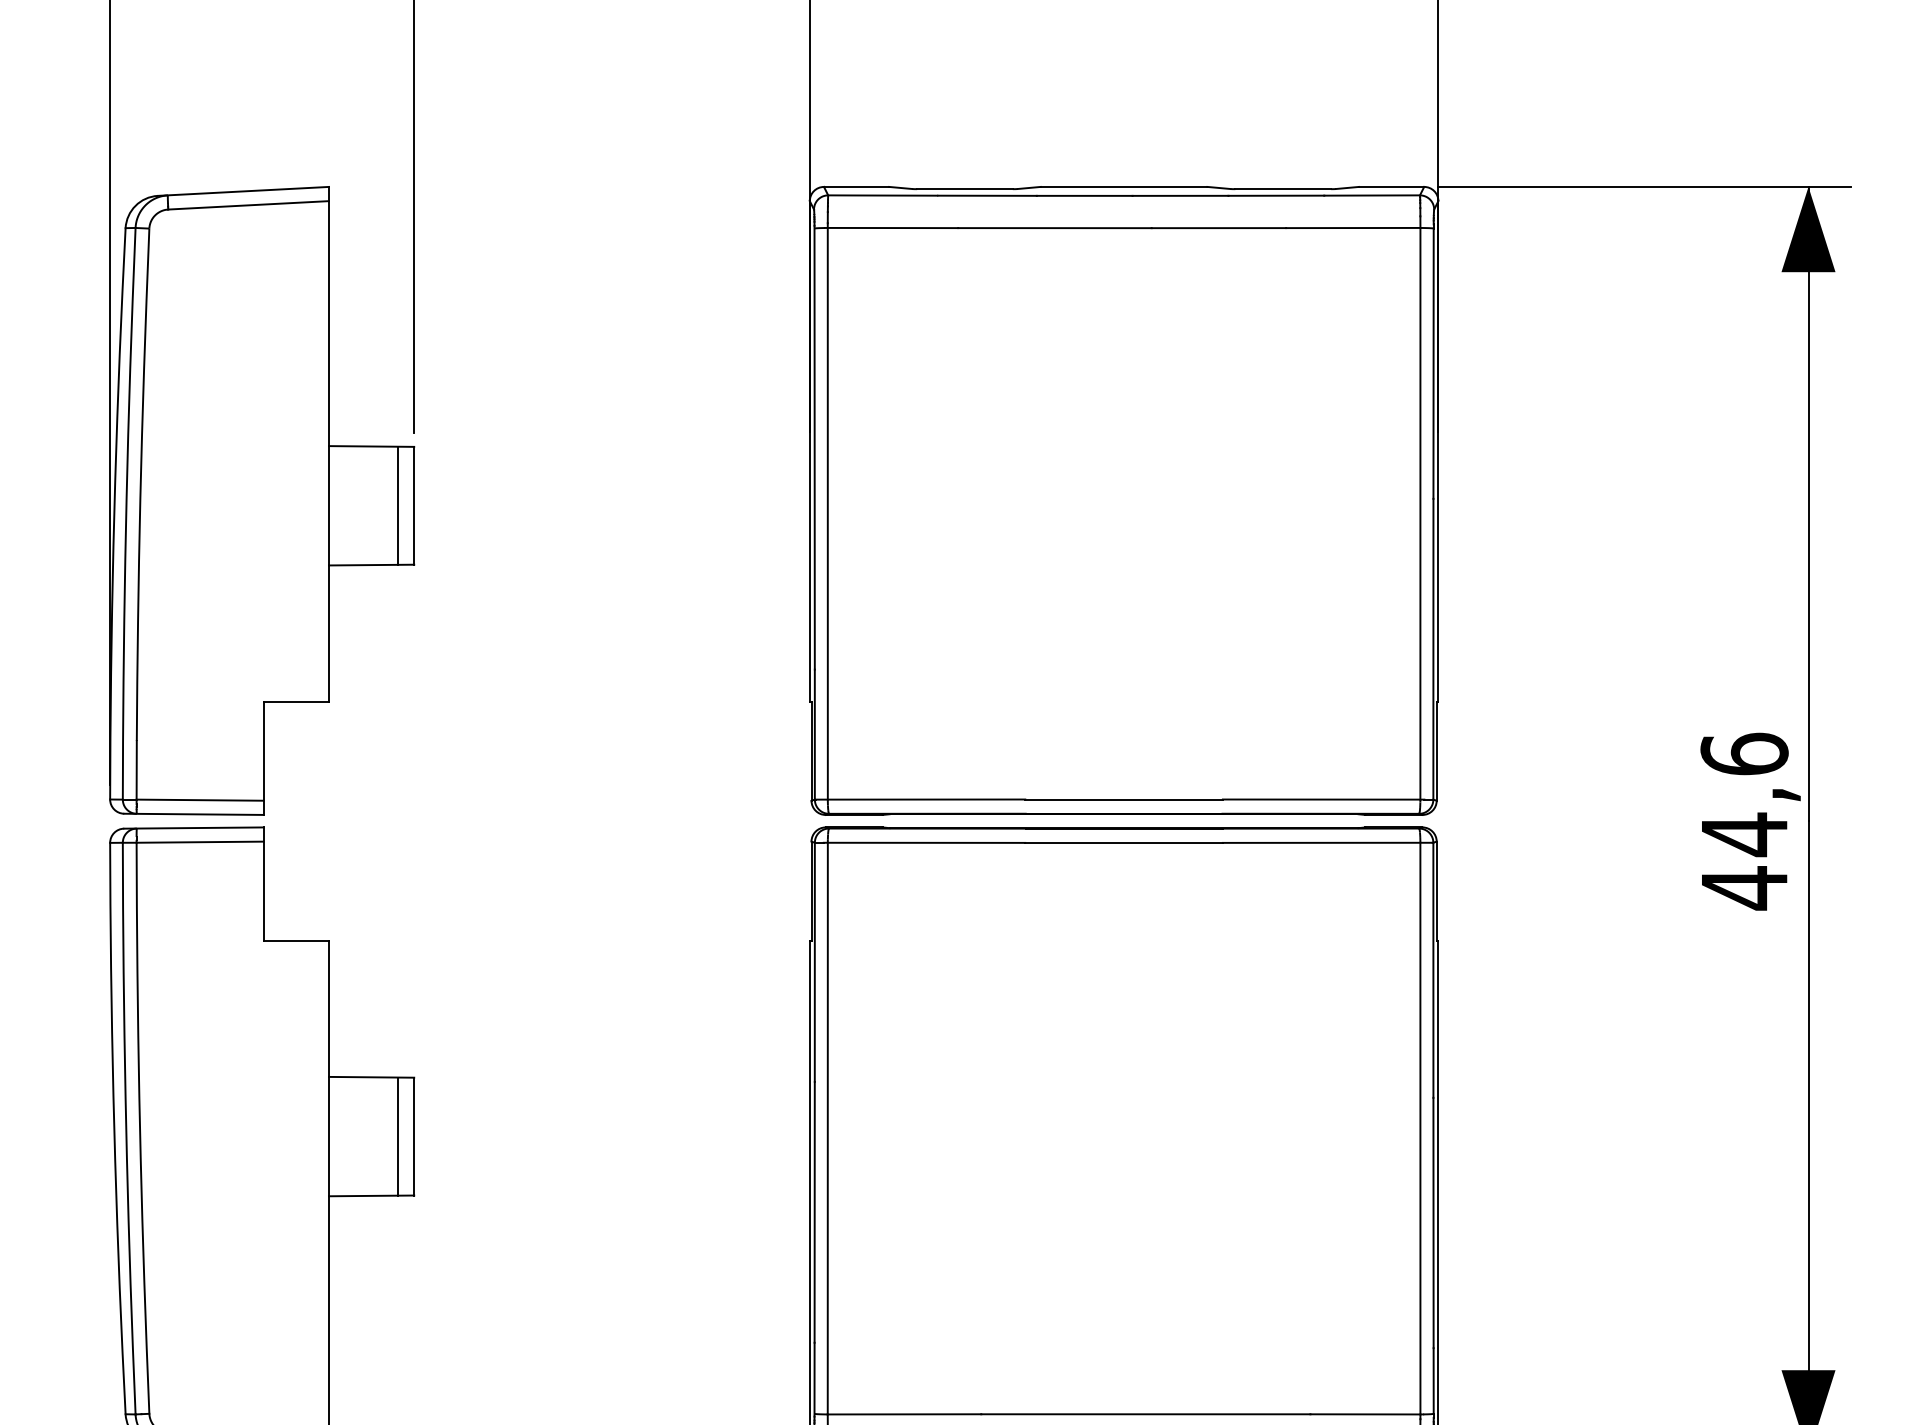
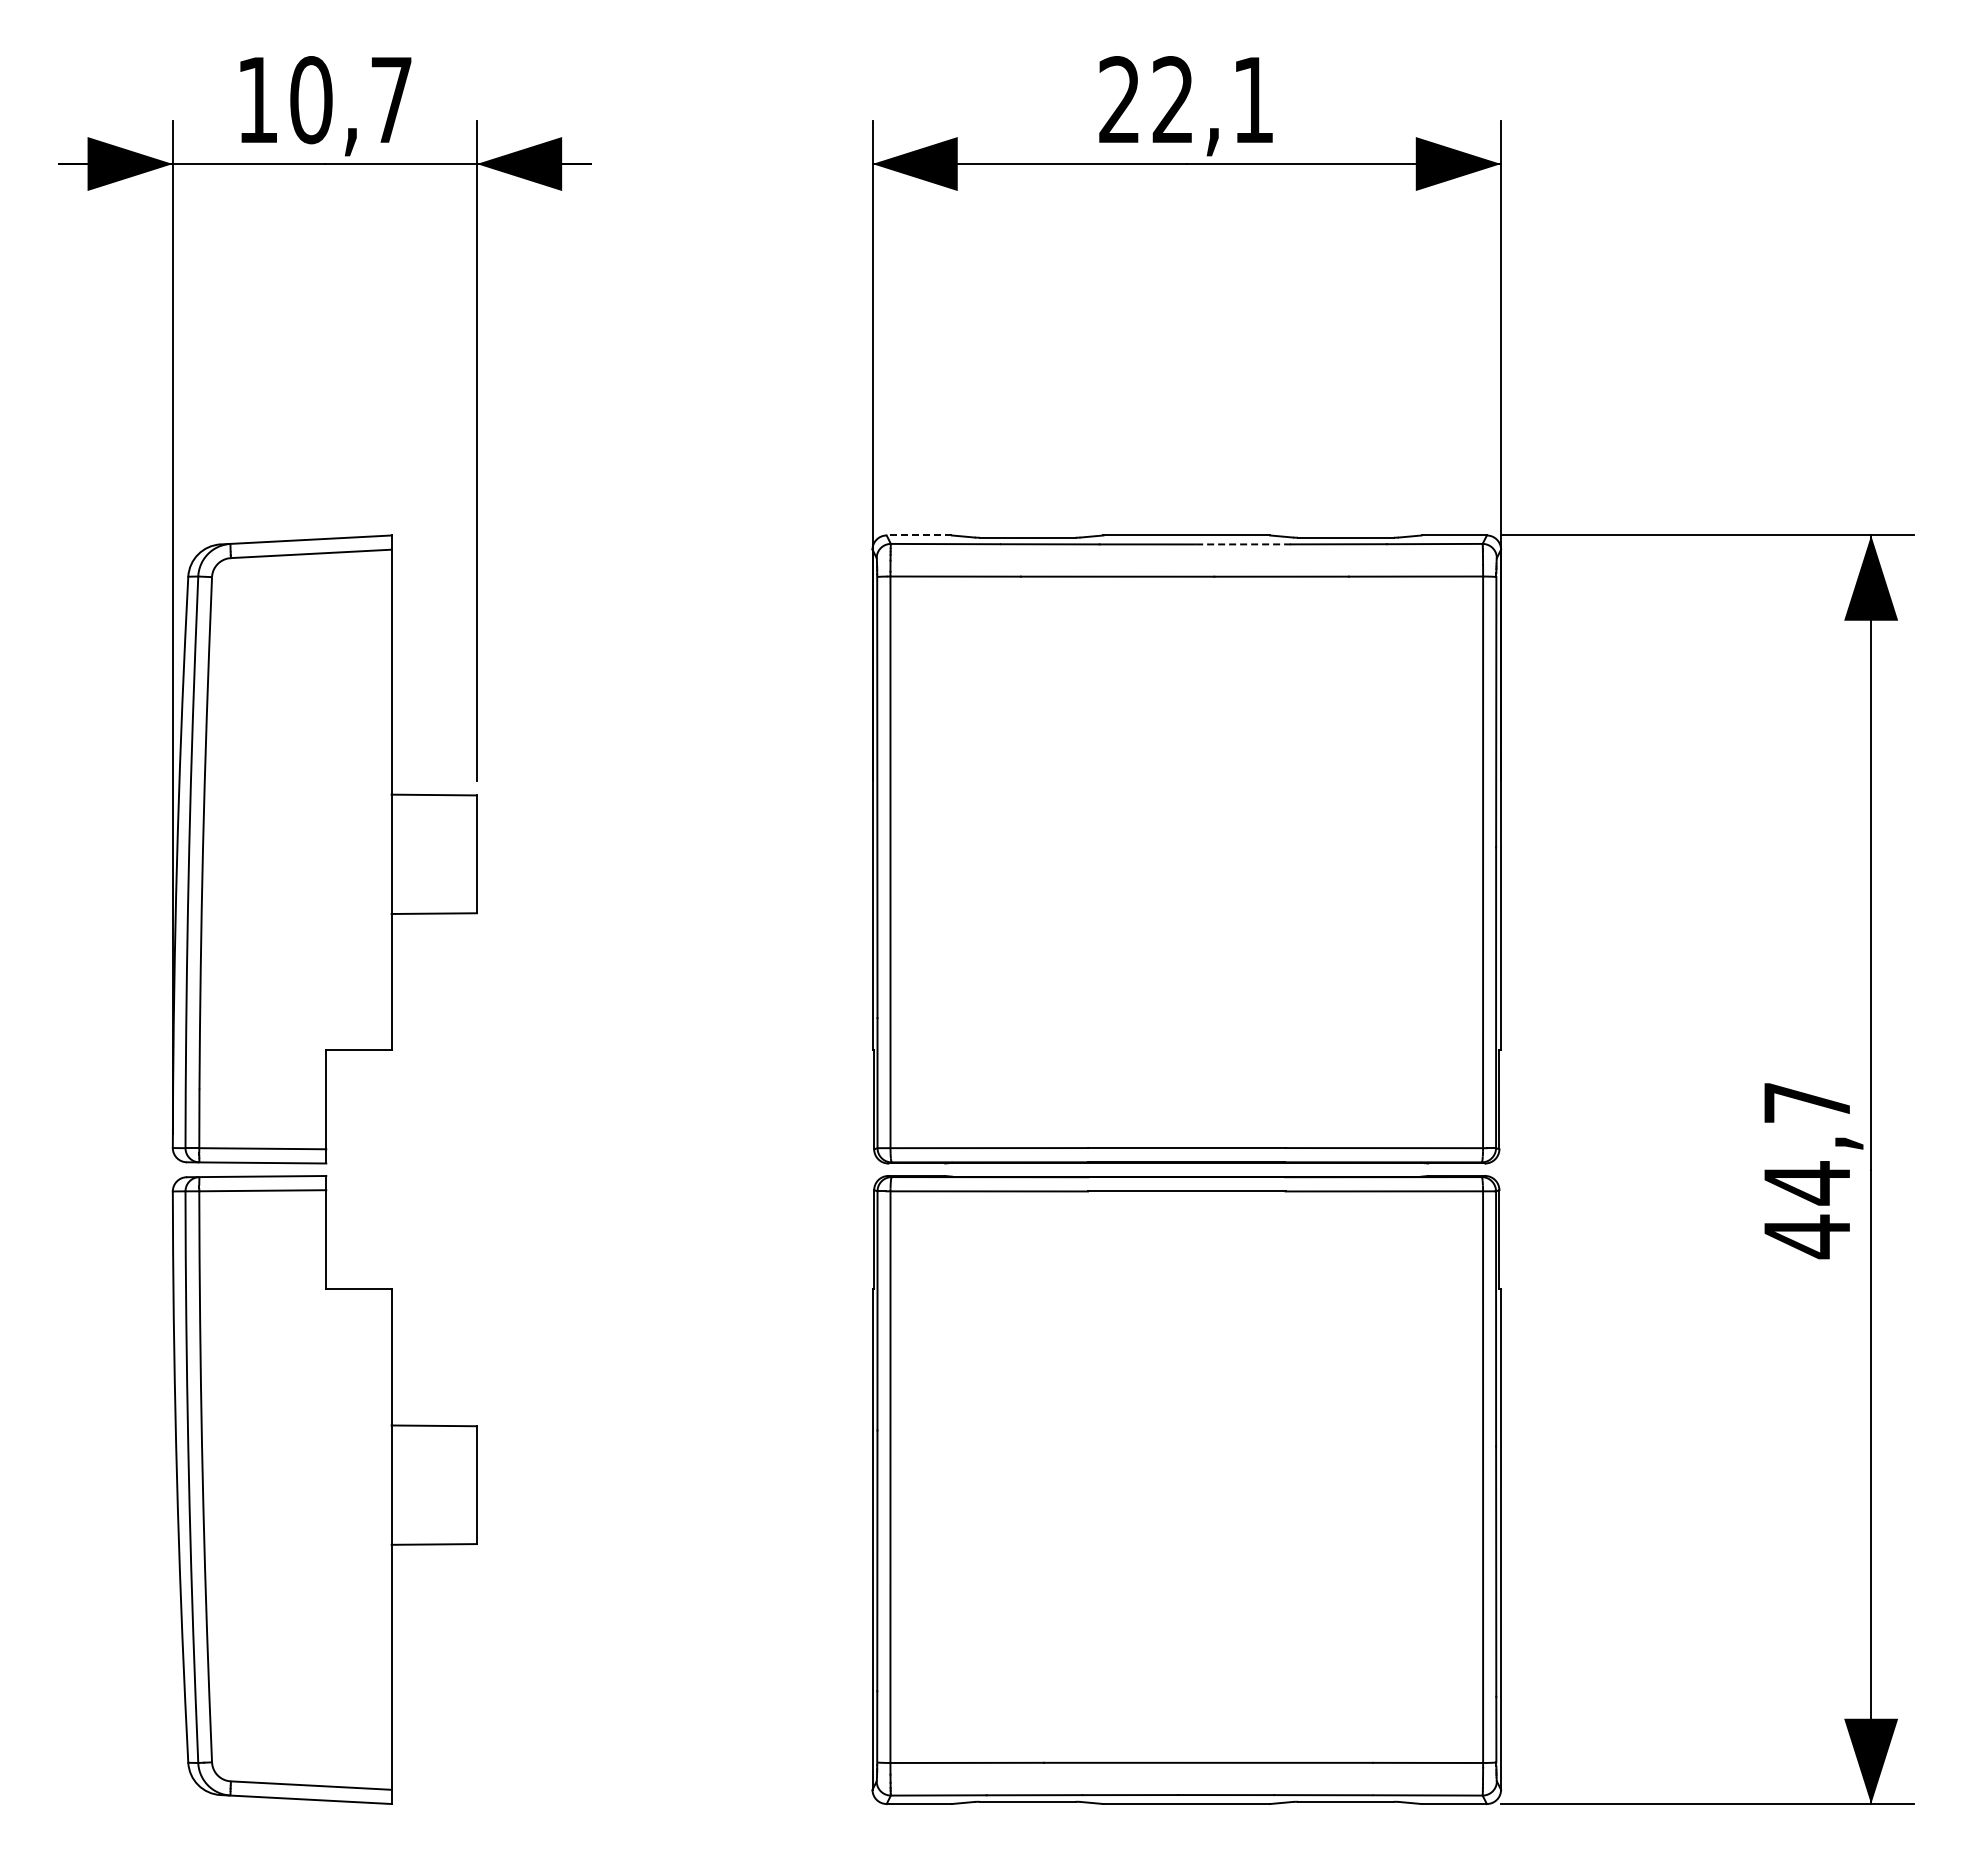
line: (856, 186) -> (919, 535), solid -> dashed
line: (1180, 195) -> (1243, 544), solid -> dashed
line: (397, 505) -> (460, 854), removed
text: (1744, 753) -> (1807, 1102), 44,6 -> 44,7
line: (397, 1136) -> (460, 1485), removed

